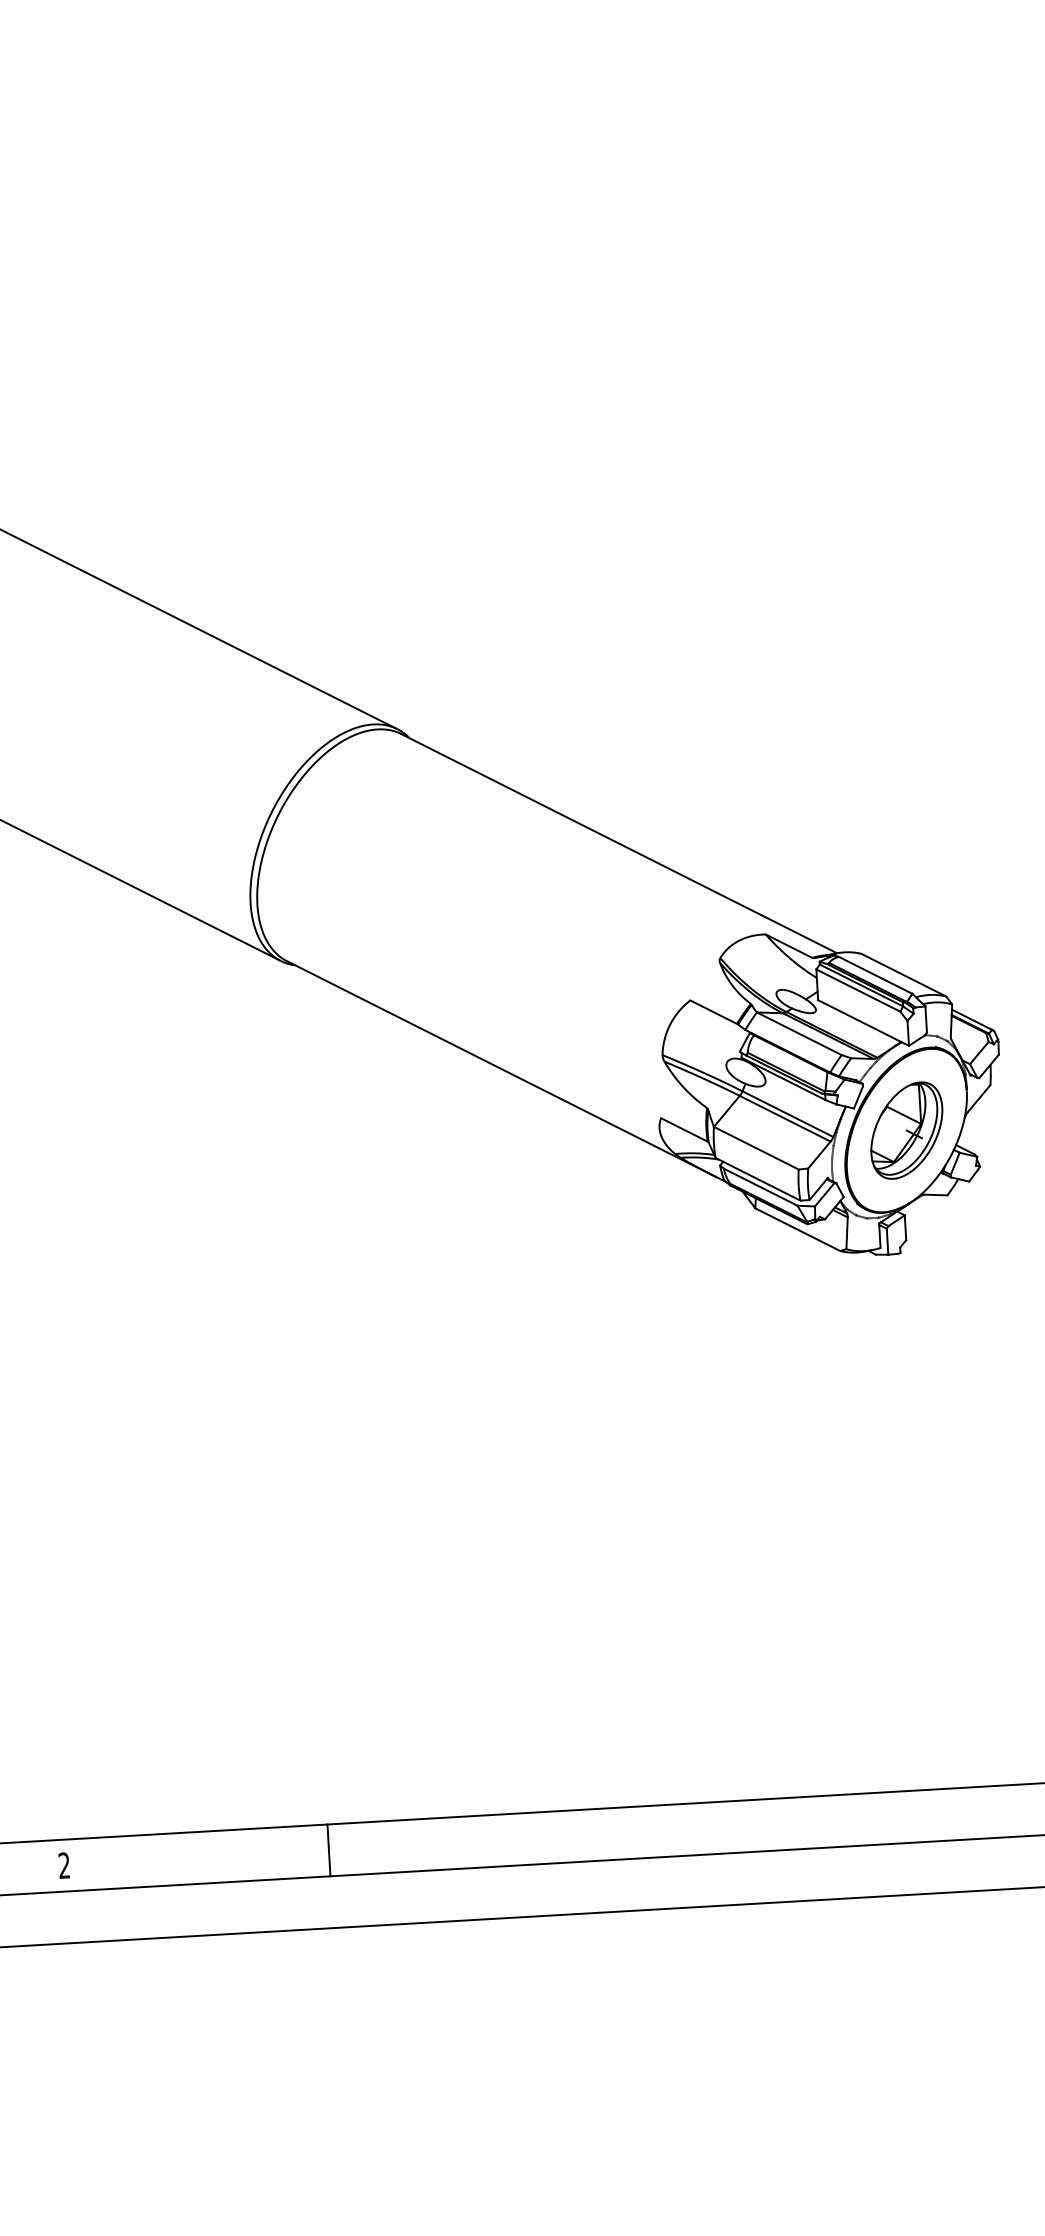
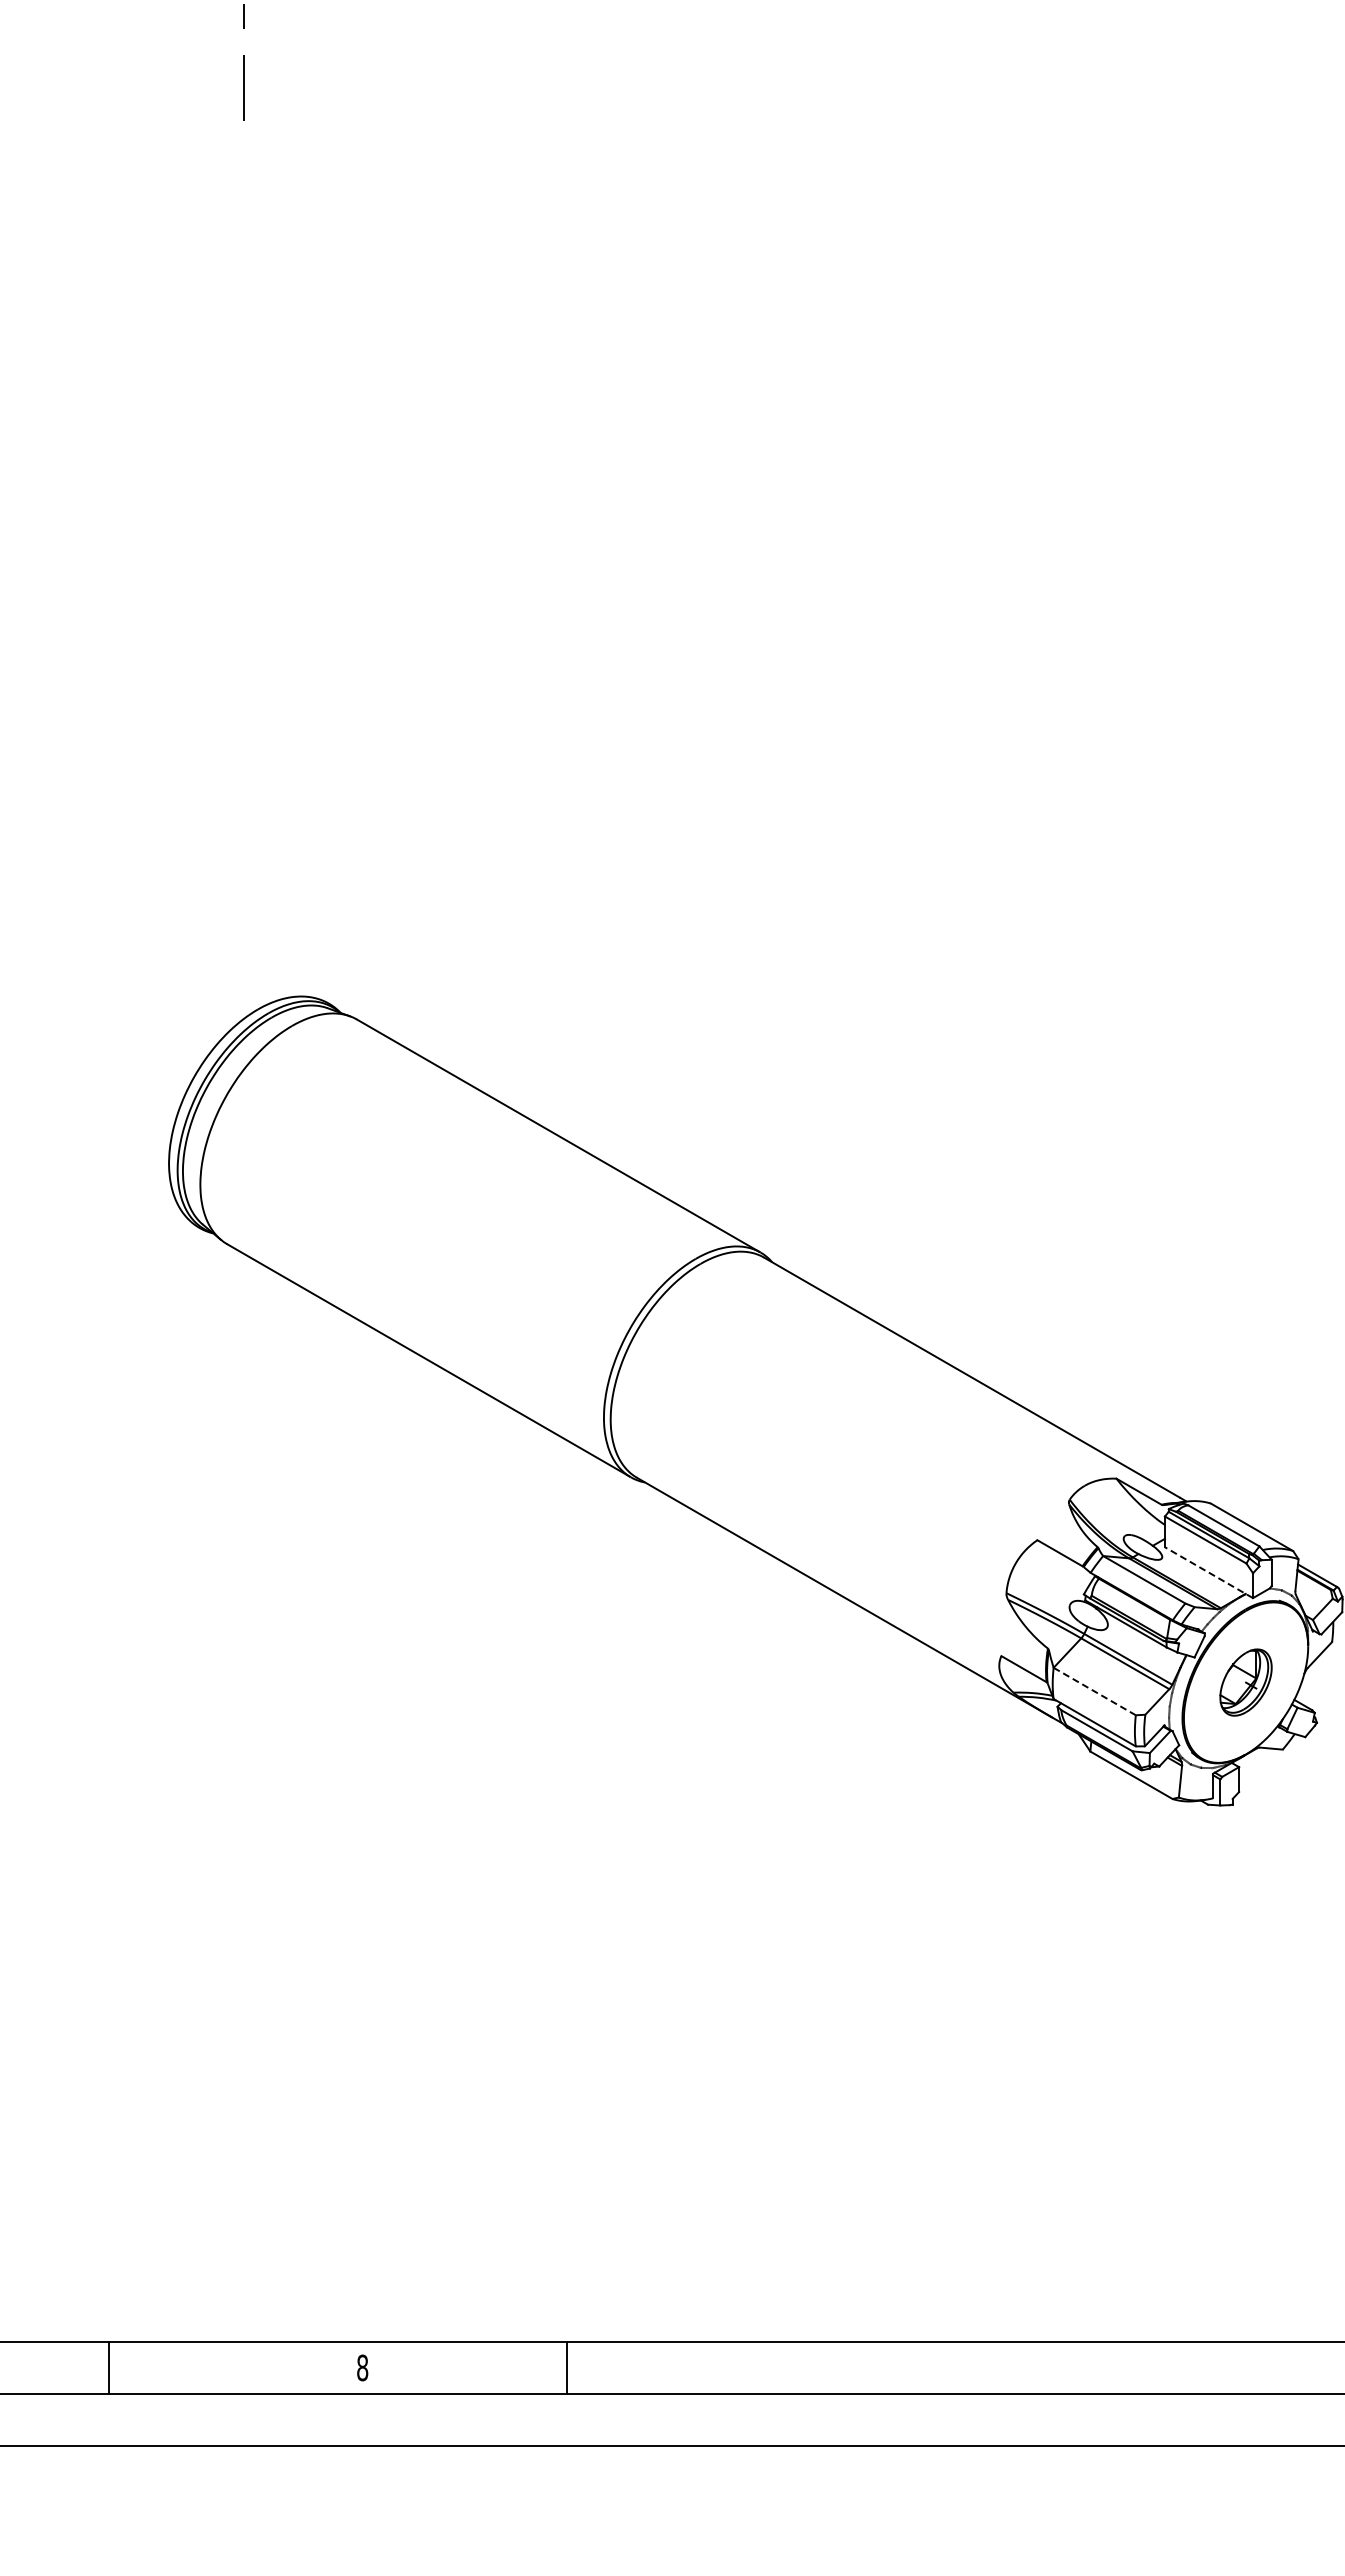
line: (864, 1022) -> (1209, 1572), solid -> dashed
part: (906, 1130) -> (1245, 1682), size x0.7
line: (757, 1148) -> (1095, 1691), solid -> dashed
line: (328, 1849) -> (566, 2367), moved
text: (64, 1865) -> (362, 2367), 2 -> 8

